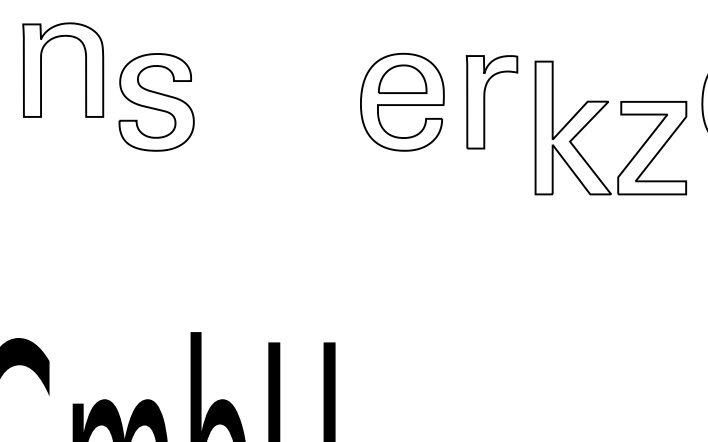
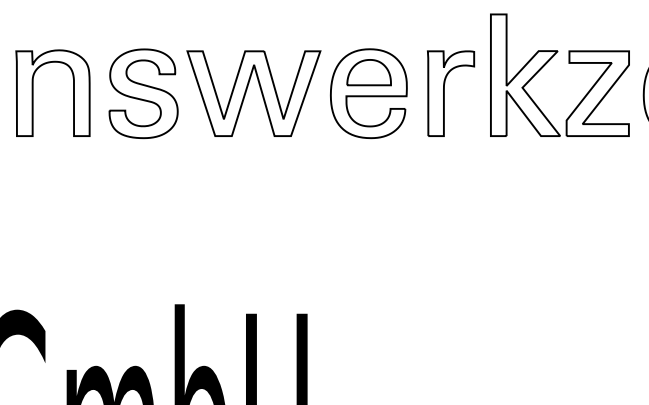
part: (41, 69) -> (33, 92), moved
part: (269, 98) -> (247, 90), added
part: (620, 115) -> (568, 63), moved

